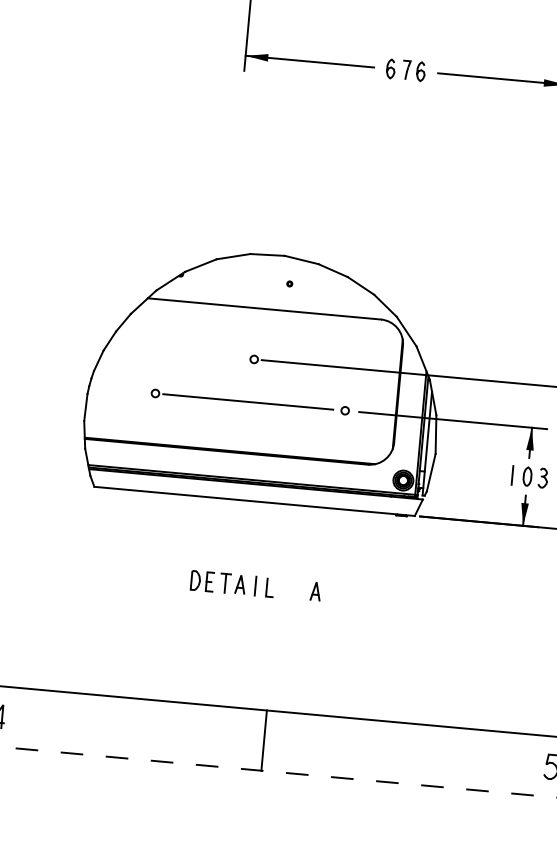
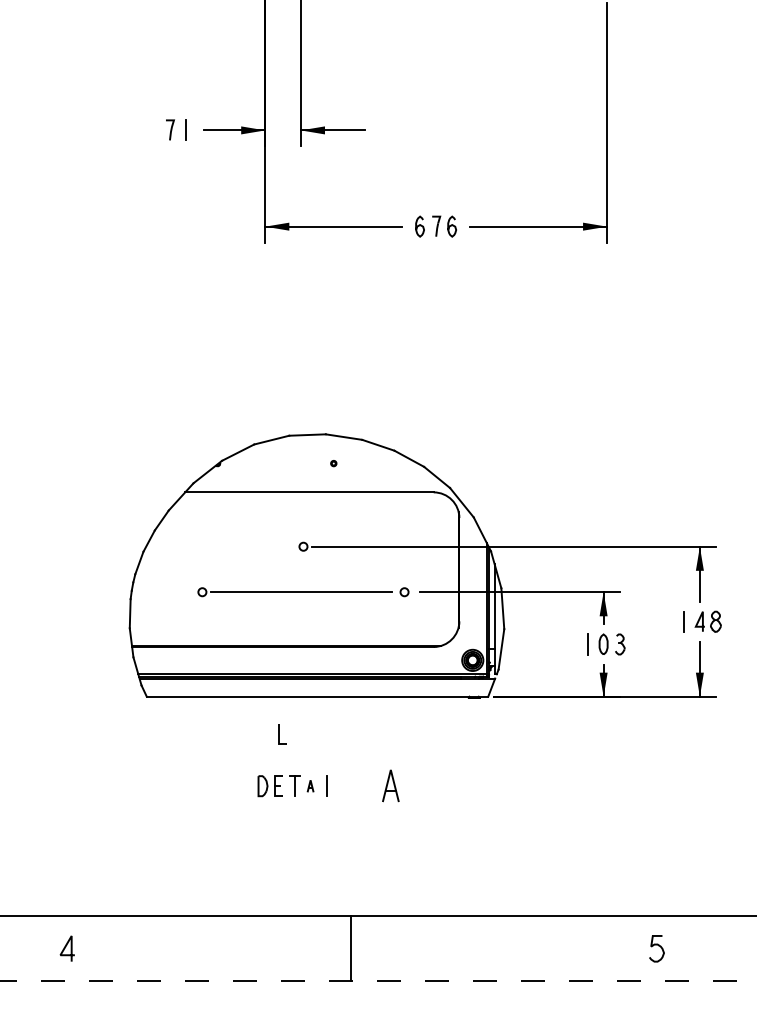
part: (240, 585) -> (310, 786), size x0.6
line: (267, 587) -> (279, 734), moved
part: (315, 591) -> (390, 786), size x1.6

